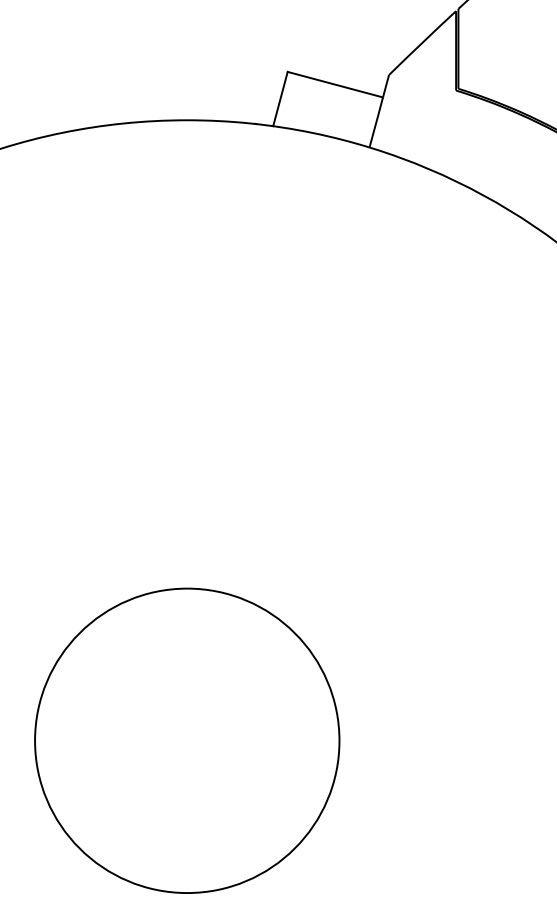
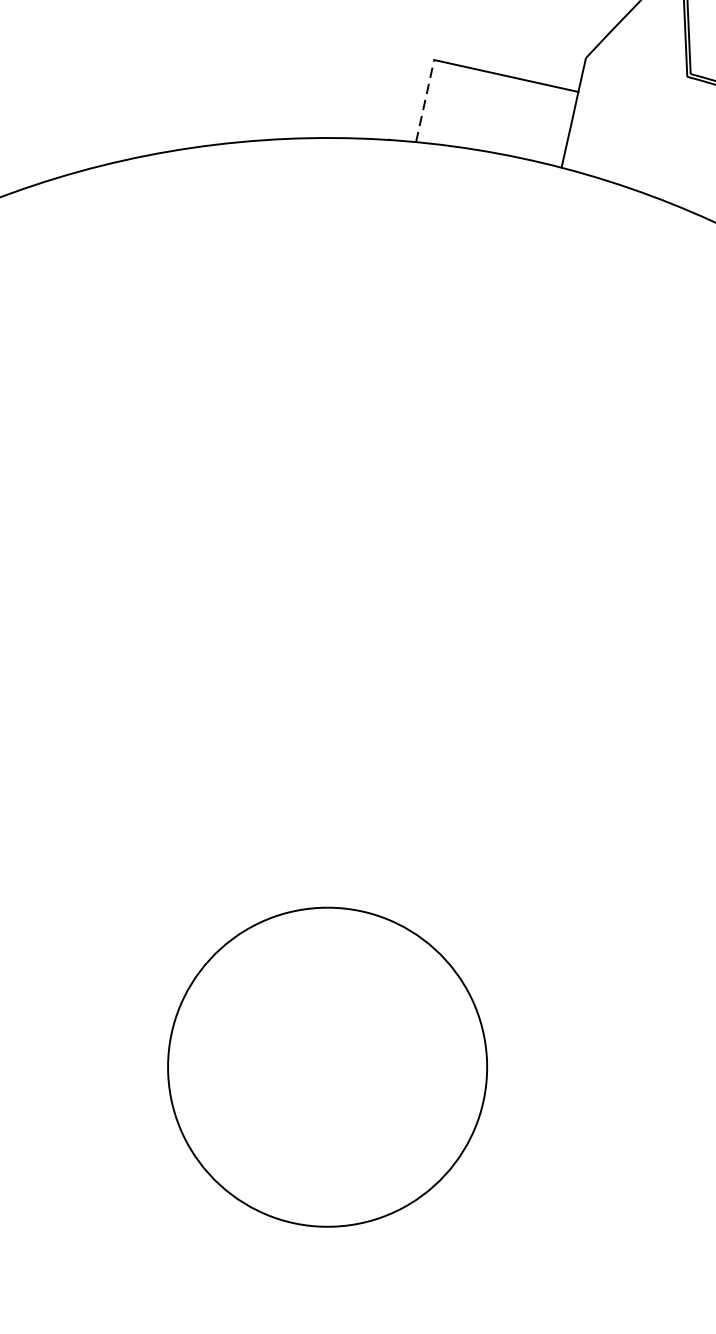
line: (280, 98) -> (425, 100), solid -> dashed
circle: (187, 740) -> (327, 1066), size x0.7

